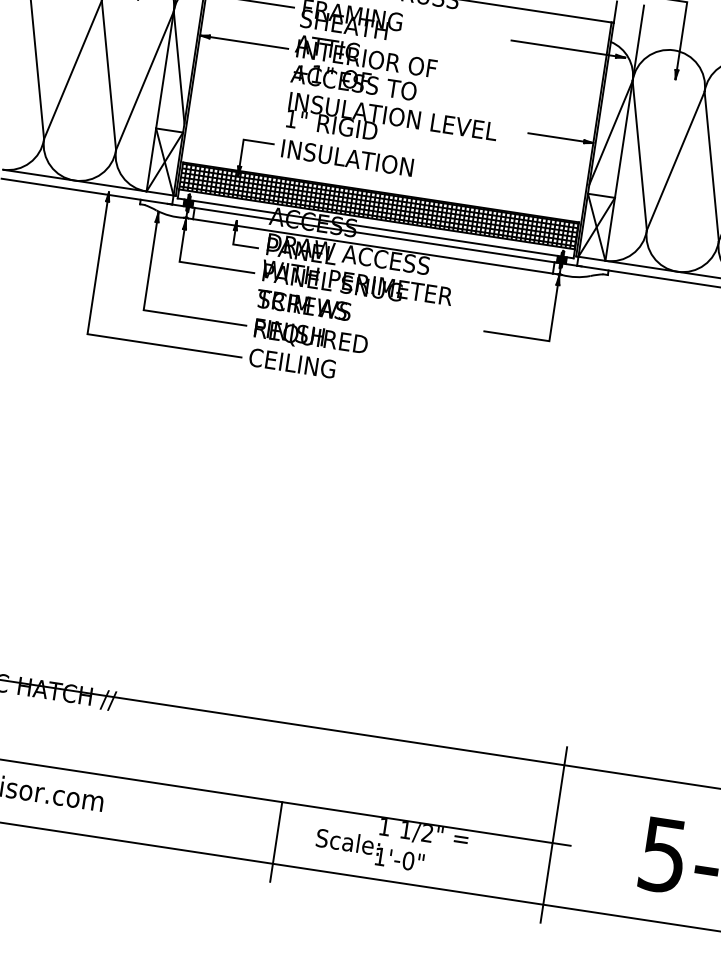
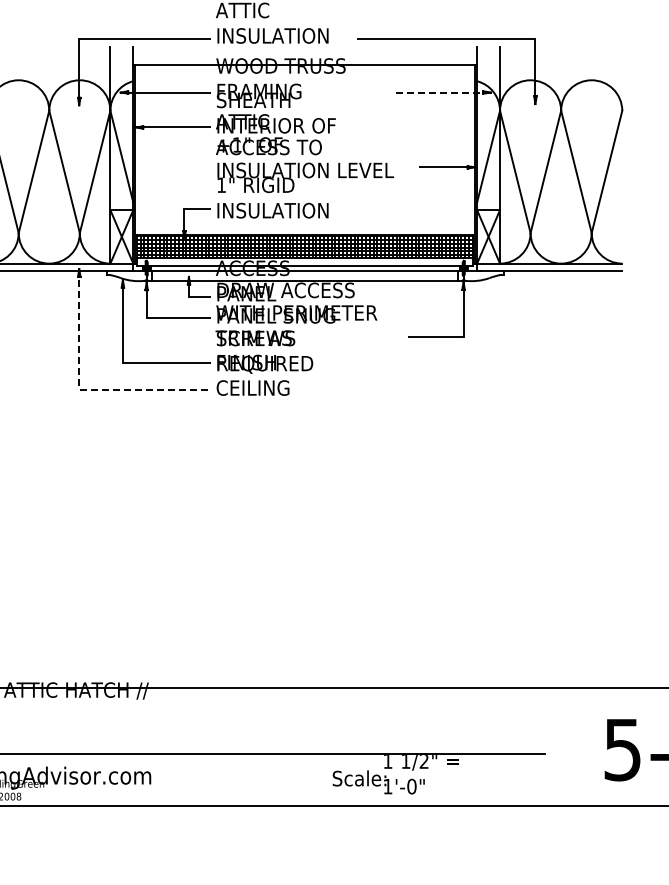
line: (568, 49) -> (442, 92), solid -> dashed
line: (93, 335) -> (84, 389), solid -> dashed
line: (554, 834) -> (529, 746), removed
line: (275, 842) -> (299, 787), removed

